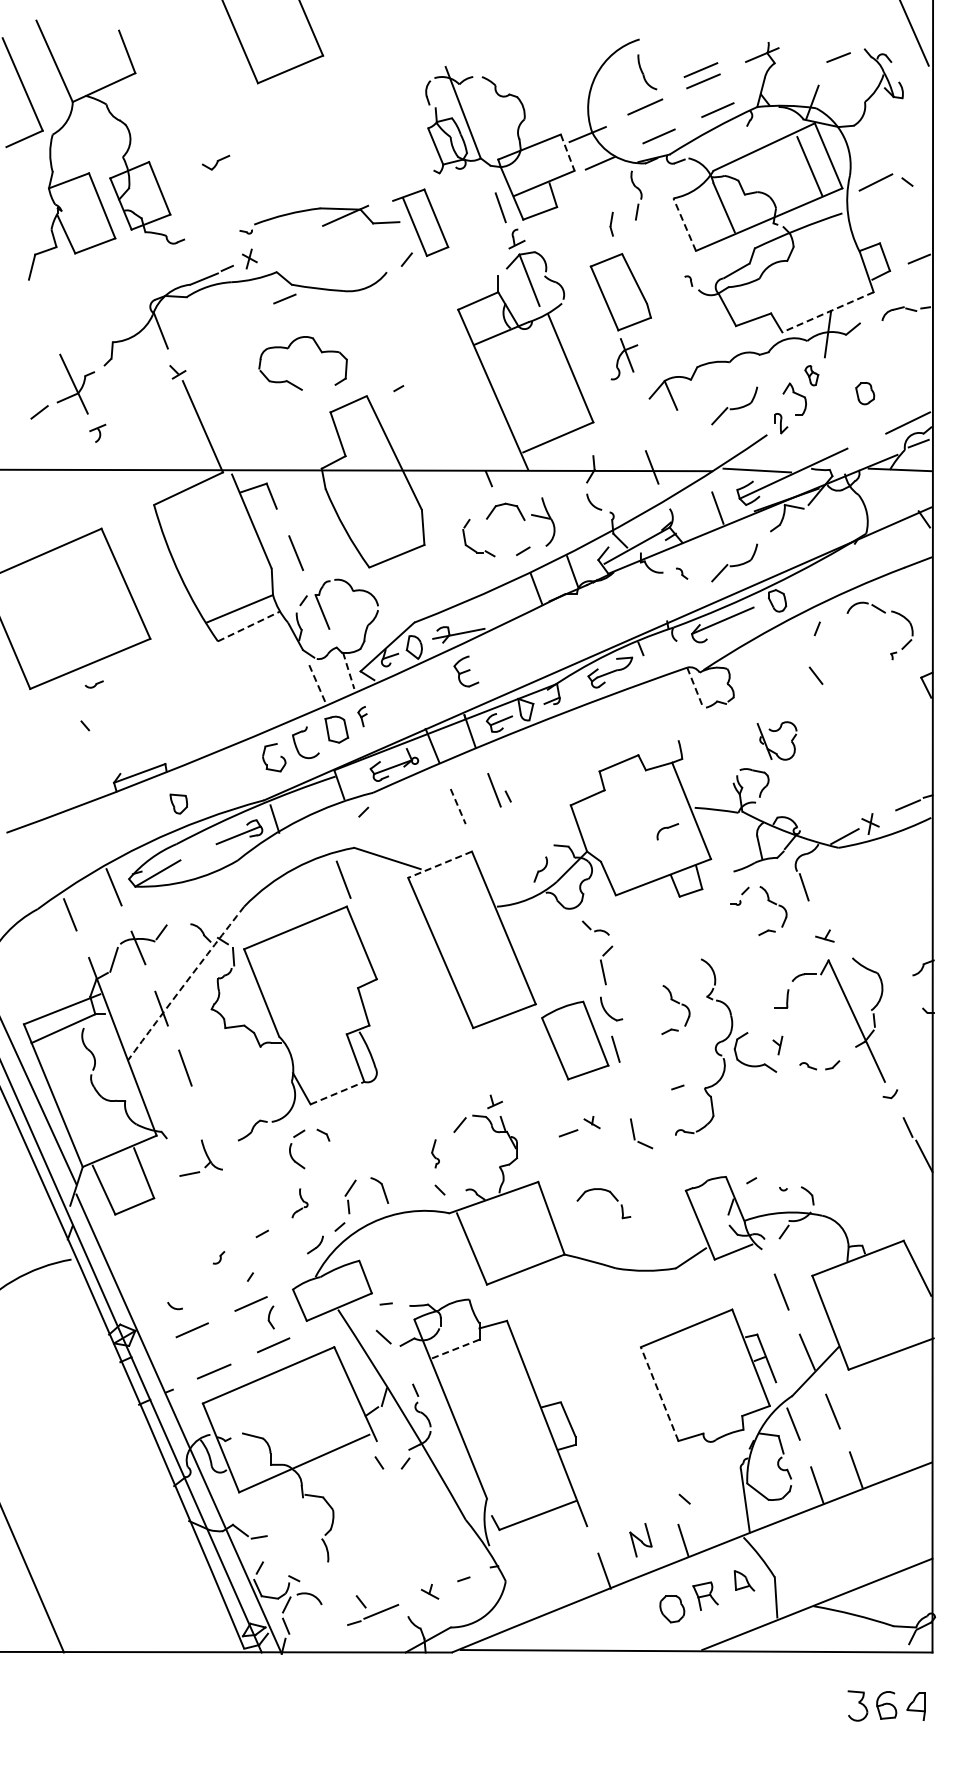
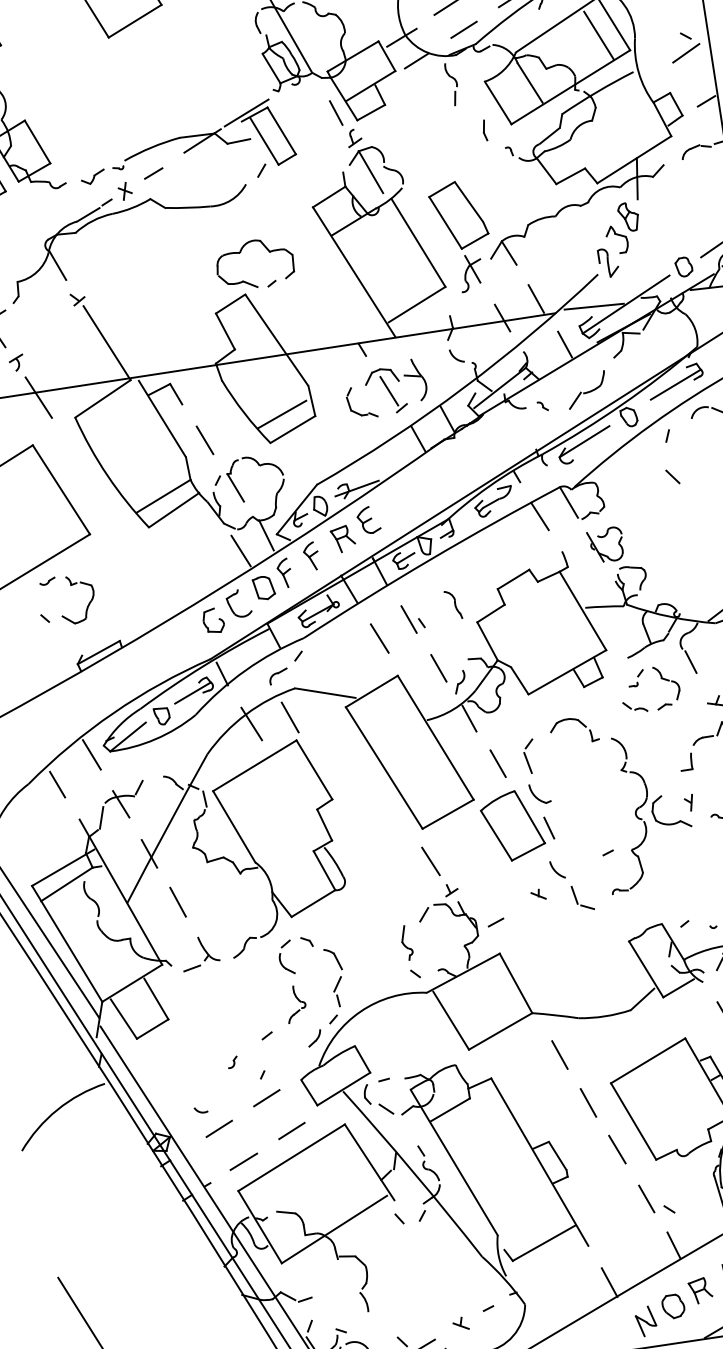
line: (567, 153) -> (386, 56), dashed -> solid
part: (216, 162) -> (93, 177), moved
line: (875, 182) -> (685, 53), moved
line: (399, 191) -> (246, 112), added
part: (611, 223) -> (484, 129), moved
line: (684, 224) -> (497, 102), dashed -> solid
line: (284, 298) -> (153, 173), moved
line: (828, 312) -> (634, 159), dashed -> solid
part: (620, 316) -> (461, 236), moved
part: (289, 348) -> (241, 252), moved
part: (811, 375) -> (628, 216), size x1.67
part: (865, 393) -> (684, 266), moved
part: (734, 405) -> (565, 253), removed
part: (781, 423) -> (608, 262), size x1.67
line: (693, 451) -> (536, 298), added
line: (116, 476) -> (38, 397), added
line: (511, 529) -> (388, 390), added
line: (387, 537) -> (282, 414), added
part: (835, 568) -> (675, 381), added
line: (249, 626) -> (174, 510), dashed -> solid
line: (348, 670) -> (266, 535), dashed -> solid
line: (317, 684) -> (241, 551), dashed -> solid
line: (694, 686) -> (568, 502), dashed -> solid
part: (433, 688) -> (342, 539), added
line: (659, 696) -> (539, 515), added
part: (395, 701) -> (311, 555), added
part: (136, 716) -> (88, 603), added
part: (362, 716) -> (284, 573), size x1.67
part: (776, 731) -> (604, 537), moved
part: (546, 781) -> (453, 604), added
part: (178, 803) -> (161, 715), moved
line: (458, 807) -> (380, 639), dashed -> solid
part: (667, 831) -> (278, 676), moved
line: (519, 850) -> (438, 668), added
line: (440, 864) -> (372, 691), dashed -> solid
line: (299, 880) -> (251, 724), added
line: (544, 911) -> (468, 718), added
part: (595, 927) -> (634, 706), moved
line: (569, 967) -> (497, 763), added
arc: (185, 983) -> (166, 828), dashed -> solid
part: (677, 1003) -> (596, 780), removed
line: (476, 1066) -> (430, 861), added
line: (337, 1092) -> (313, 902), dashed -> solid
arc: (616, 1099) -> (556, 871), added
line: (568, 1133) -> (496, 922), moved
part: (435, 1153) -> (406, 942), size x1.43
part: (200, 1157) -> (199, 952), moved
part: (379, 1190) -> (332, 959), moved
part: (612, 1196) -> (580, 723), moved
part: (299, 1203) -> (295, 1004), size x1.43
line: (588, 1306) -> (560, 1055), added
part: (270, 1317) -> (366, 1094), moved
line: (455, 1349) -> (450, 1110), dashed -> solid
line: (611, 1365) -> (587, 1103), added
line: (659, 1394) -> (633, 1121), dashed -> solid
line: (636, 1422) -> (617, 1149), added
line: (660, 1483) -> (646, 1198), added
part: (640, 1540) -> (645, 1321), moved

